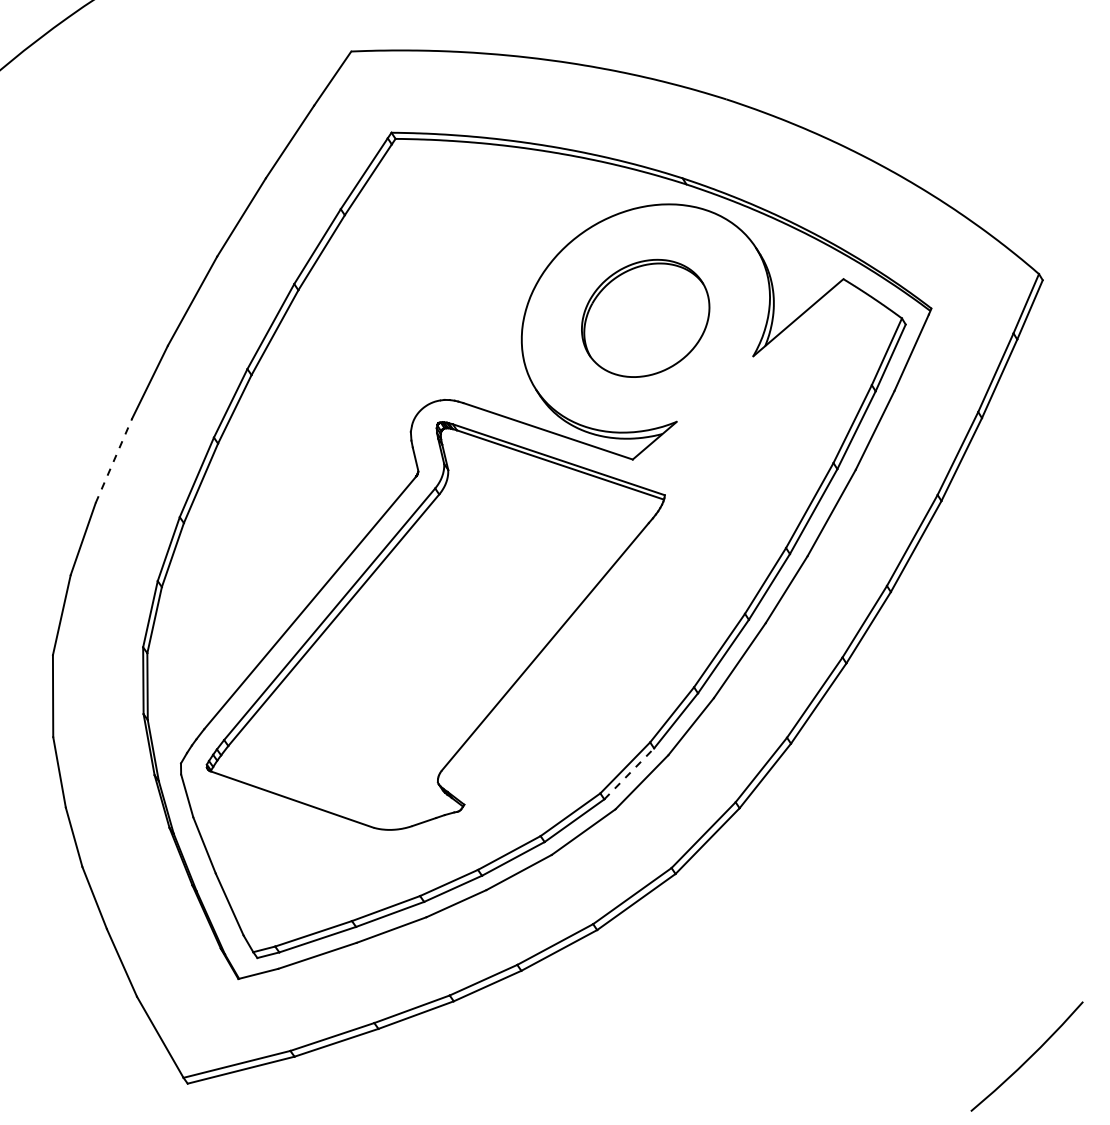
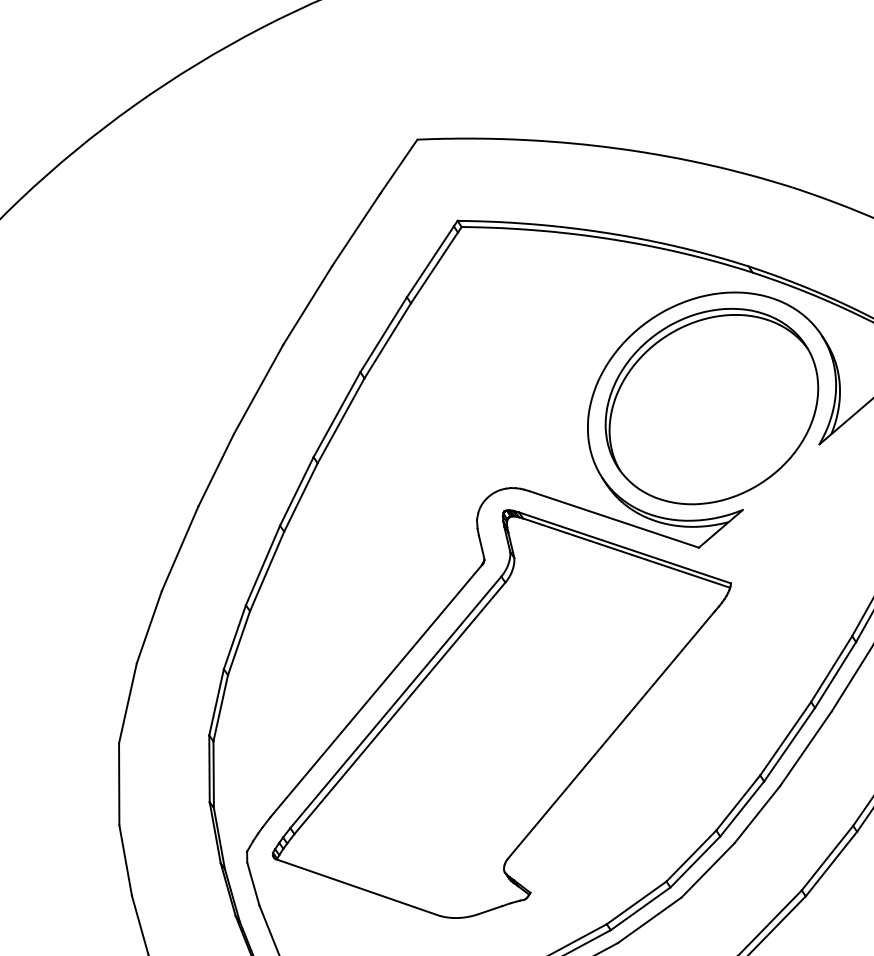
part: (645, 318) -> (711, 406), size x1.67
line: (114, 460) -> (180, 548), dashed -> solid
line: (629, 773) -> (695, 861), dashed -> solid

